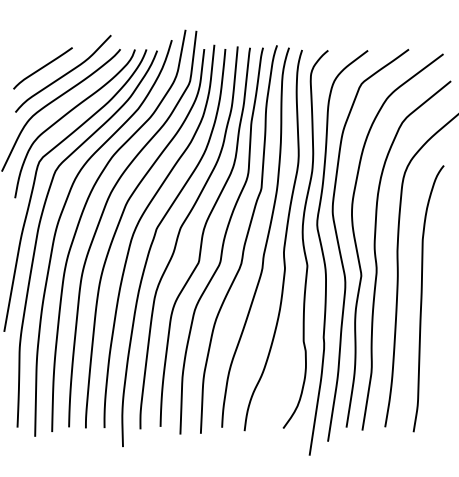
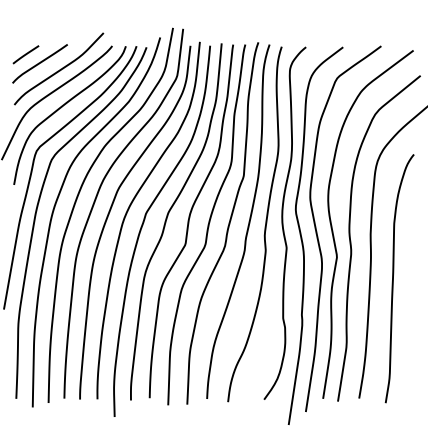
line: (27, 58) -> (25, 54), added

